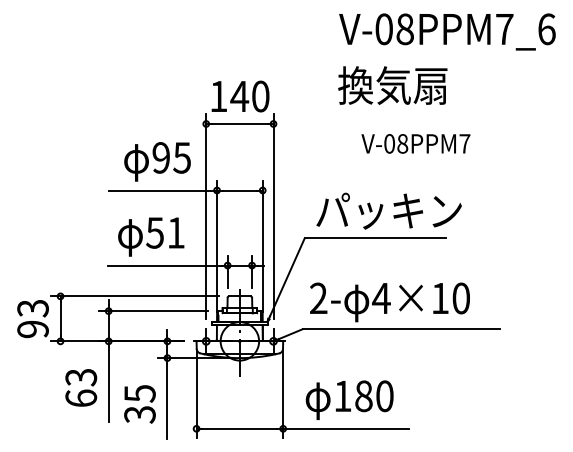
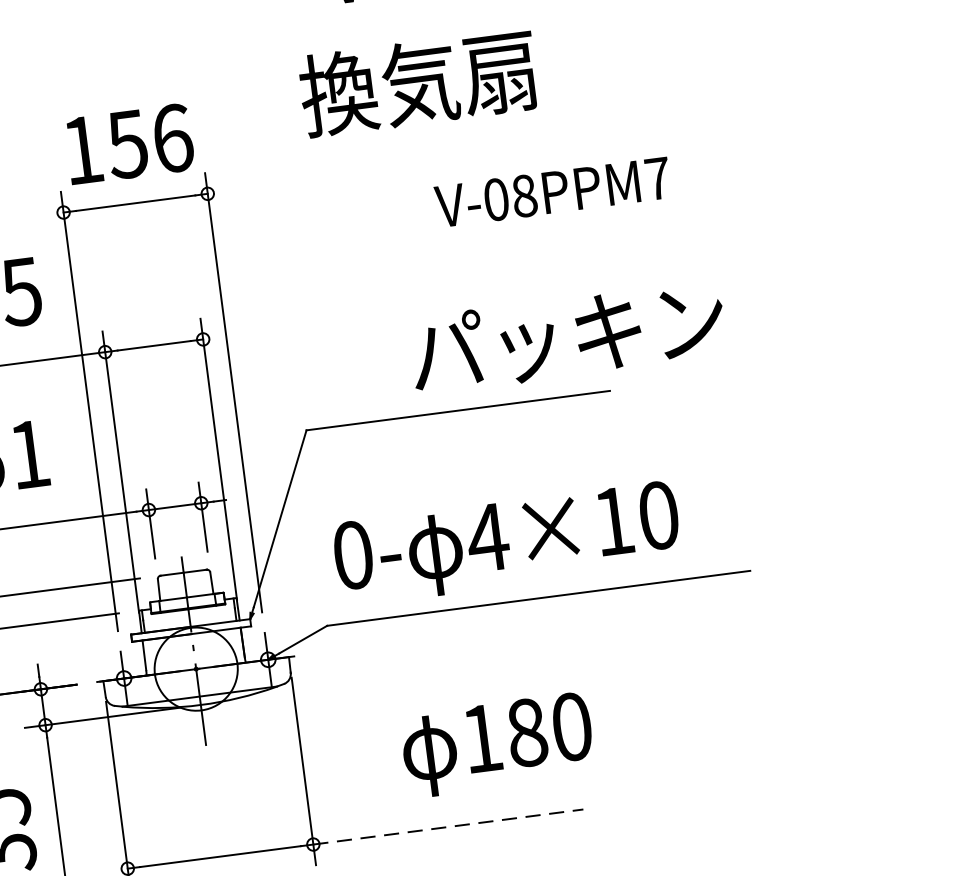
text: (392, 85) -> (417, 82), moved
text: (249, 96) -> (148, 141), 140 -> 156
text: (415, 143) -> (551, 191), moved
text: (388, 210) -> (566, 335), moved
text: (318, 298) -> (352, 555), 2- -> 0-
text: (349, 399) -> (497, 743), moved
line: (346, 428) -> (448, 826), solid -> dashed

